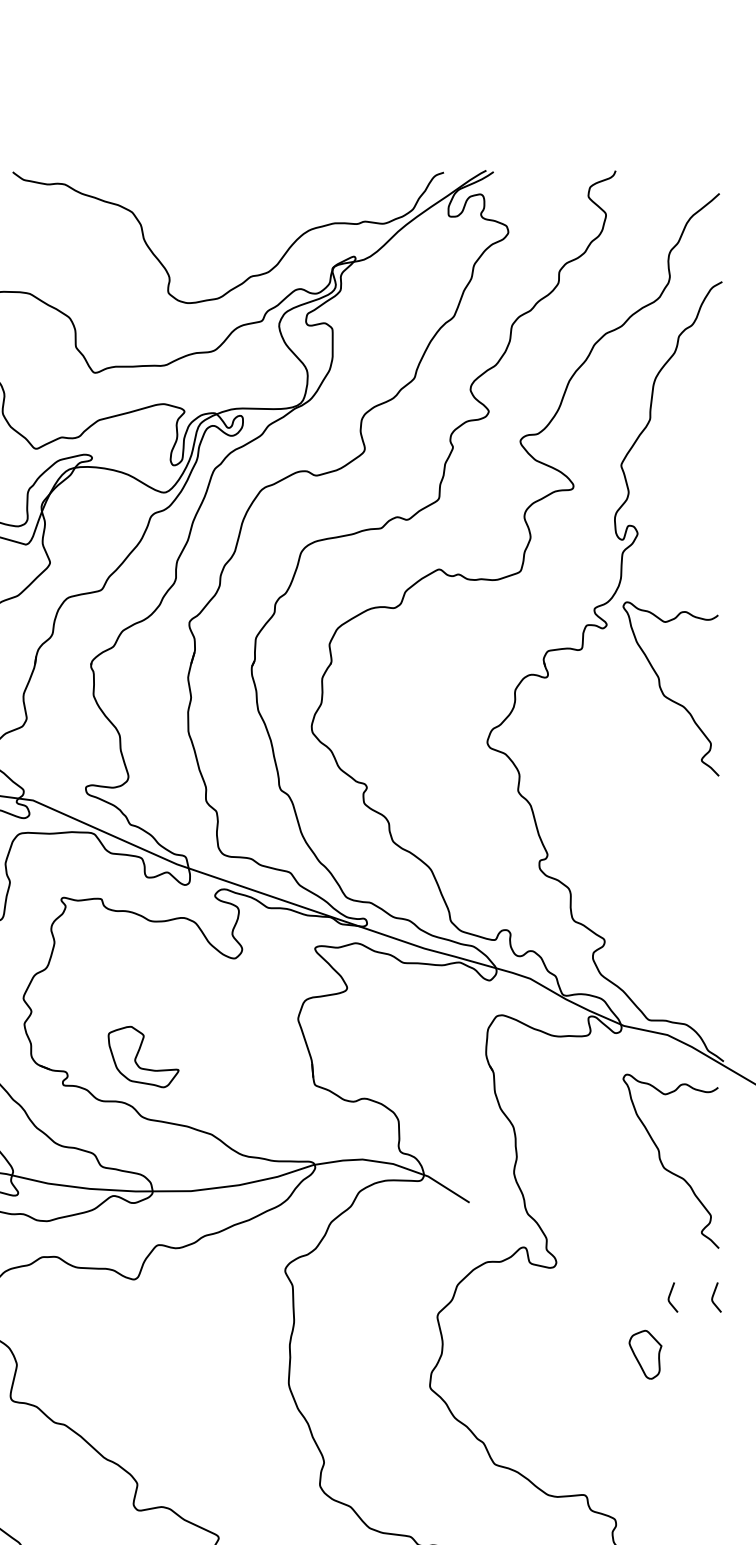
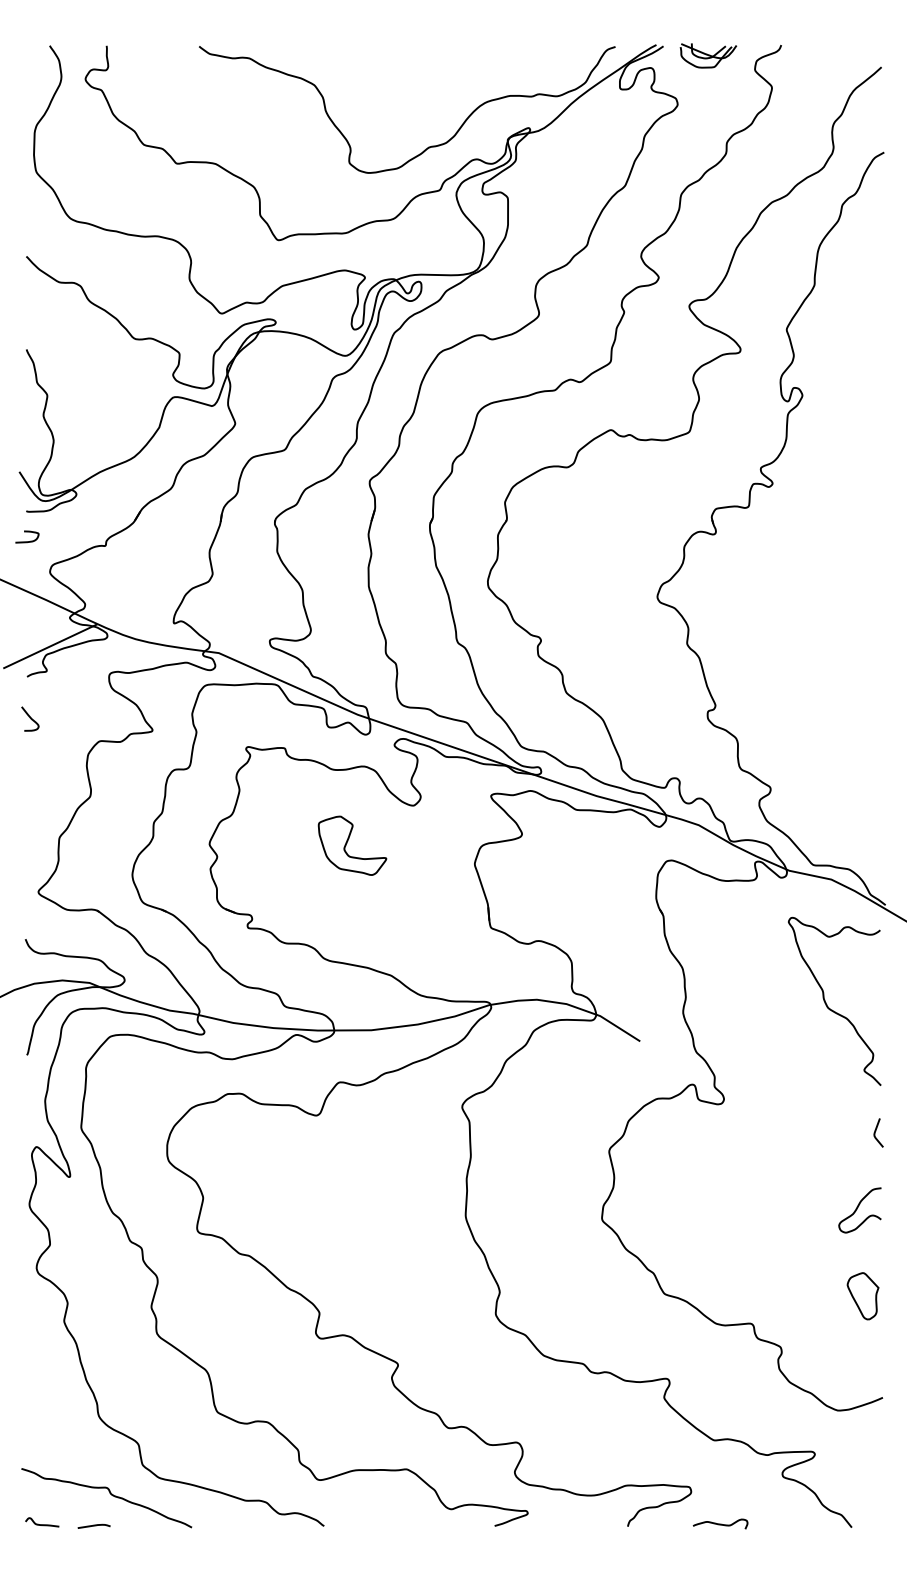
part: (540, 181) -> (708, 55), added
curve: (663, 692) -> (827, 548), removed
part: (143, 1056) -> (352, 845), moved
curve: (670, 1296) -> (834, 1131), removed
part: (644, 1355) -> (862, 1296), moved
curve: (694, 1376) -> (857, 1209), added

